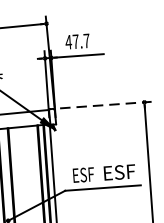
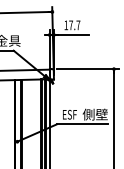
text: (69, 42) -> (66, 25), 47.7 -> 17.7
line: (106, 105) -> (88, 69), dashed -> solid
text: (120, 172) -> (94, 114), ESF -> 側壁

